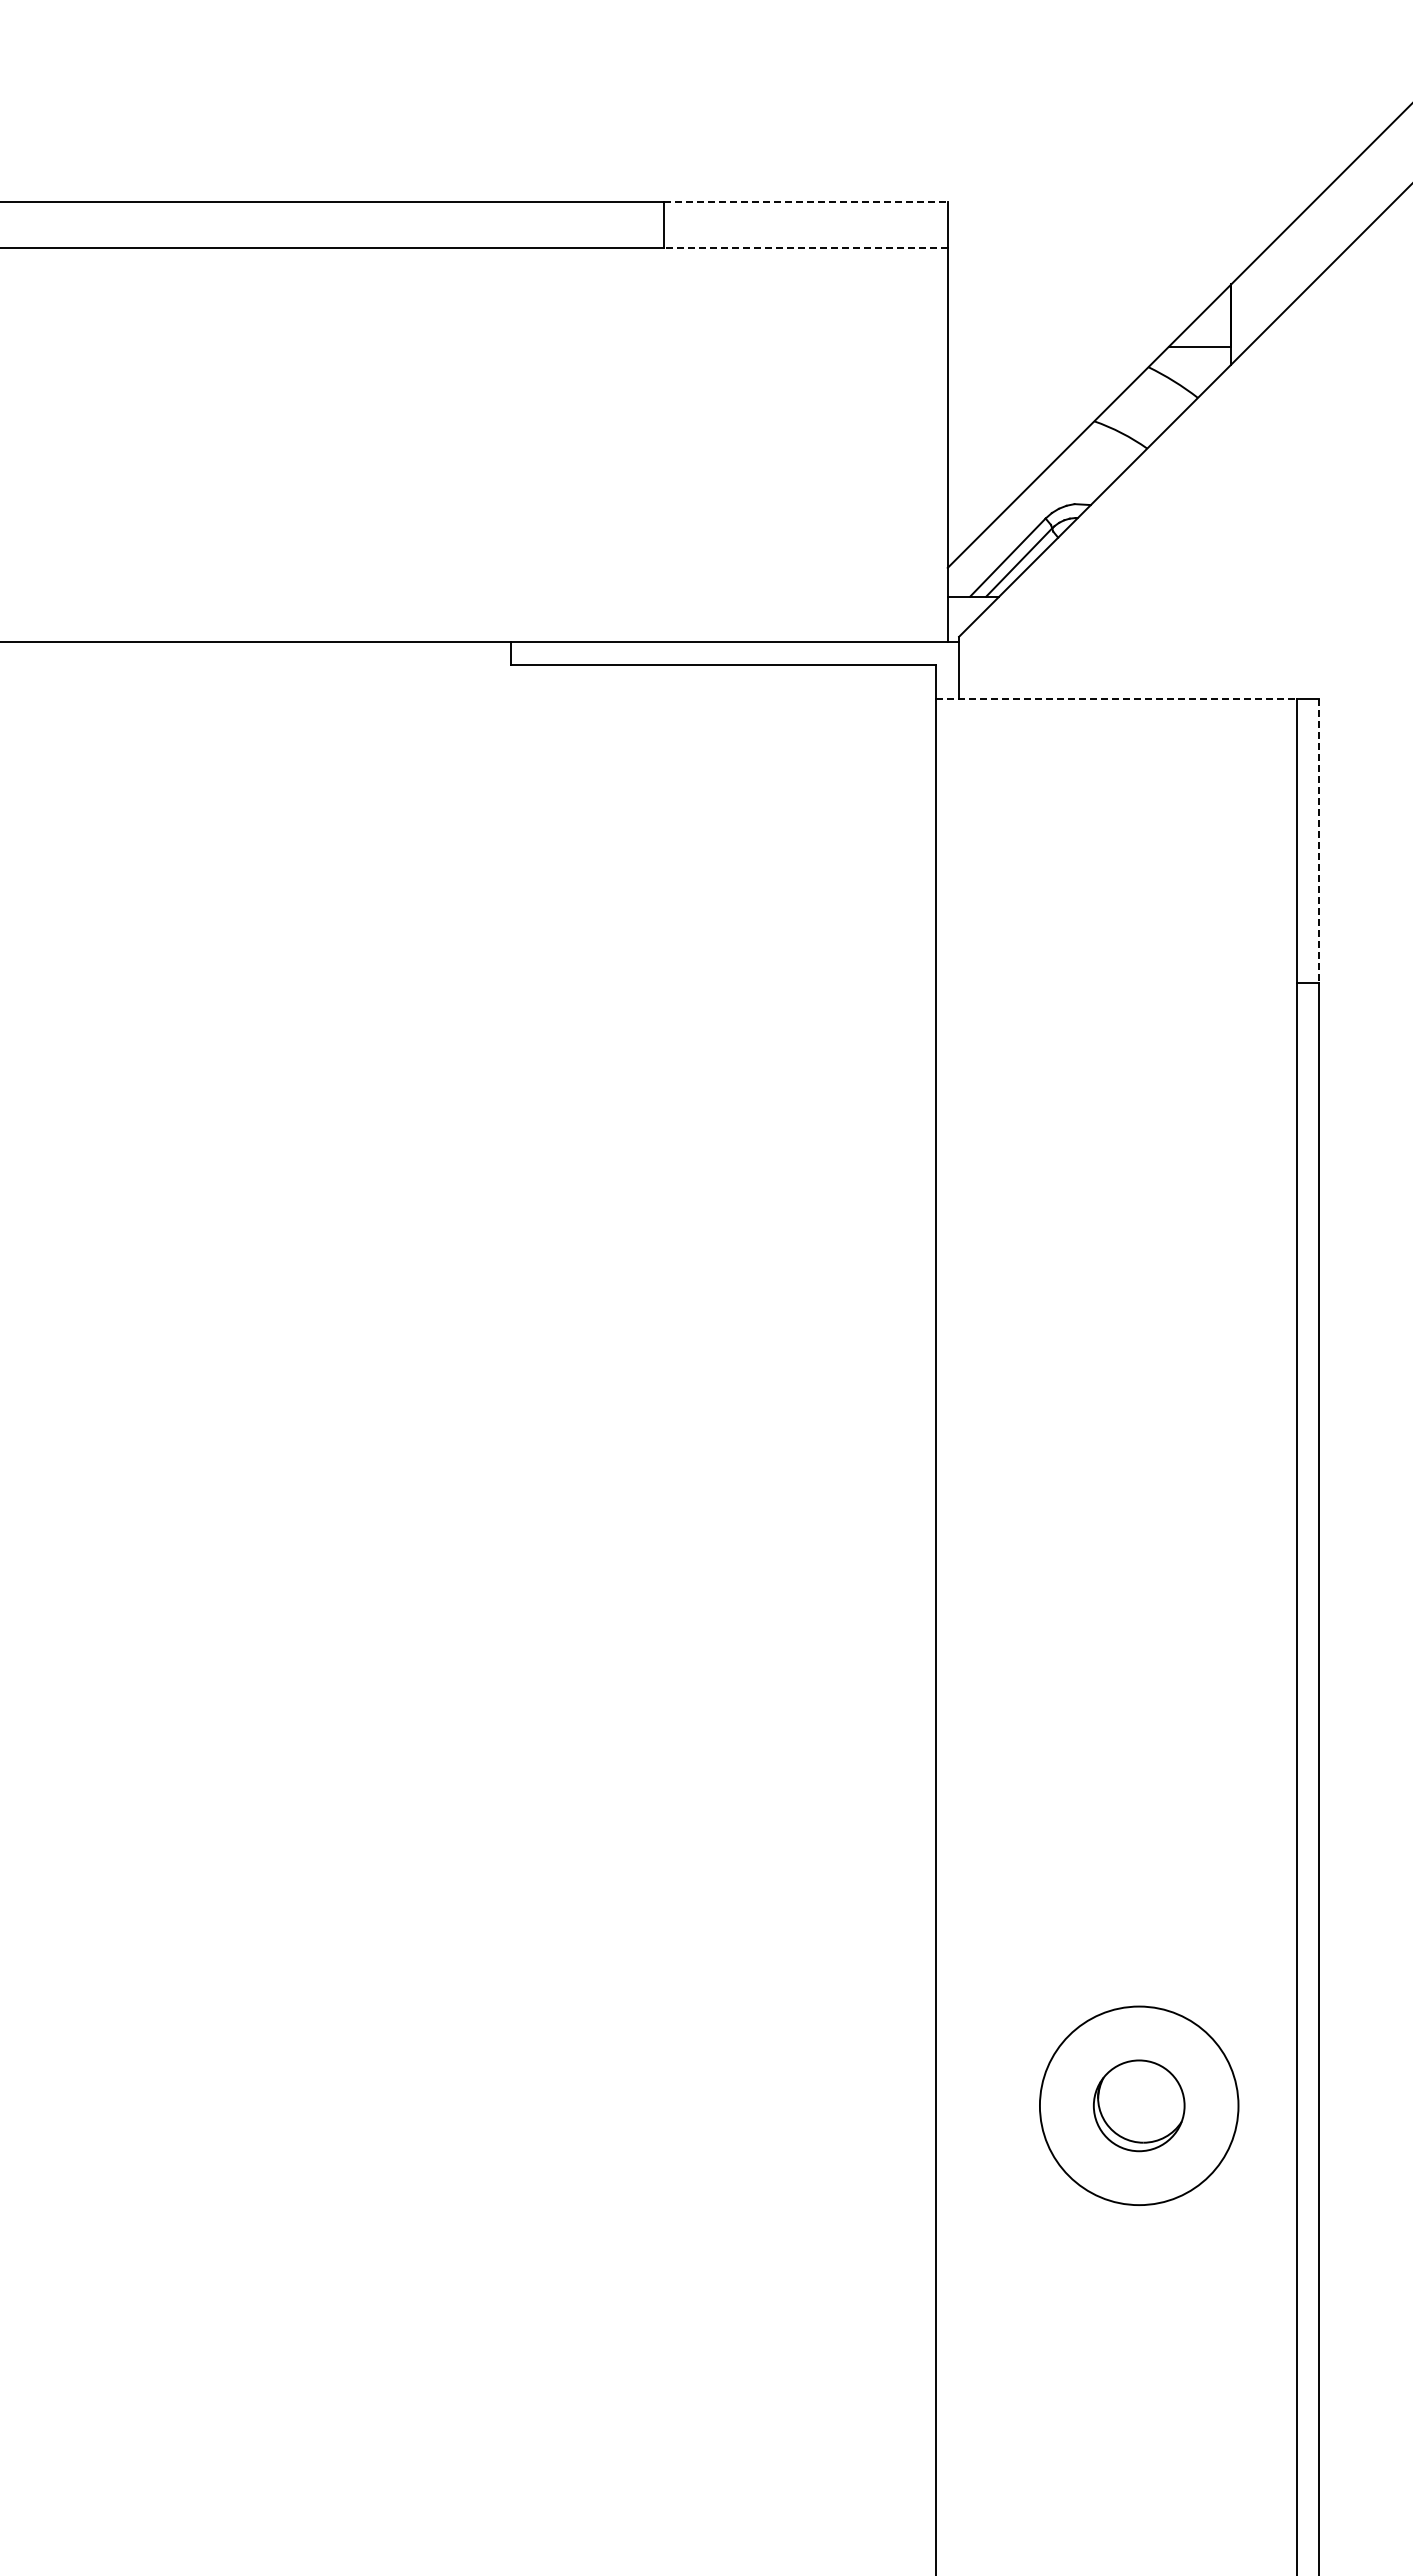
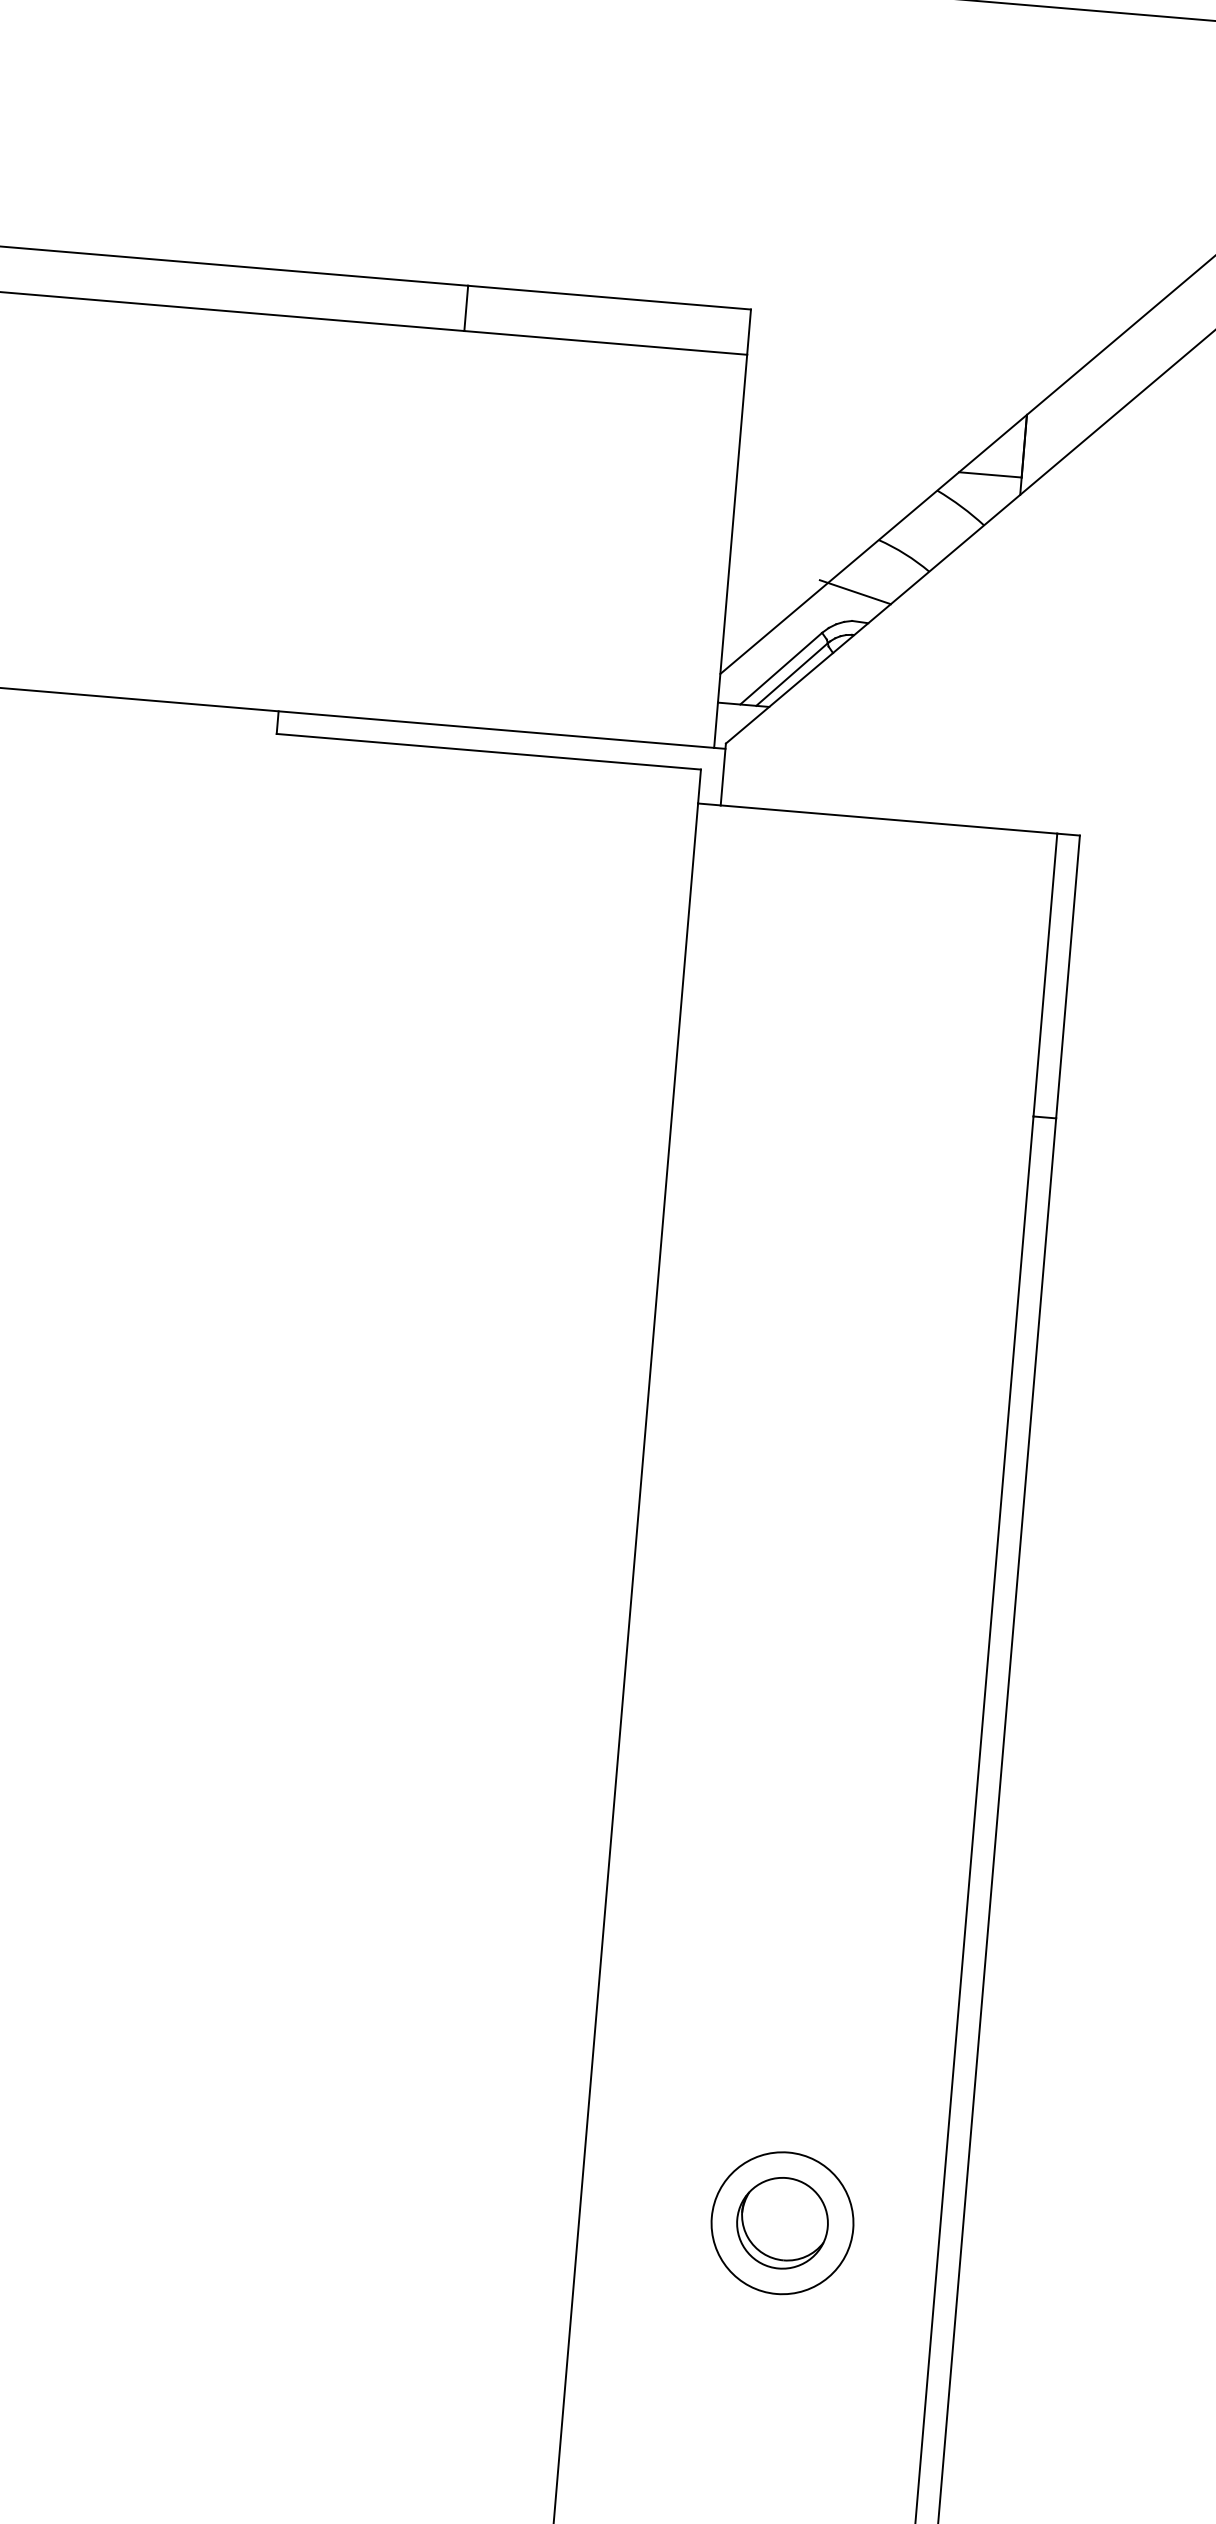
line: (805, 202) -> (609, 297), dashed -> solid
line: (805, 247) -> (605, 342), dashed -> solid
line: (1075, 475) -> (855, 592), added
line: (1117, 698) -> (878, 818), dashed -> solid
line: (1319, 840) -> (1068, 976), dashed -> solid
circle: (1139, 2105) -> (782, 2222), size x0.71

